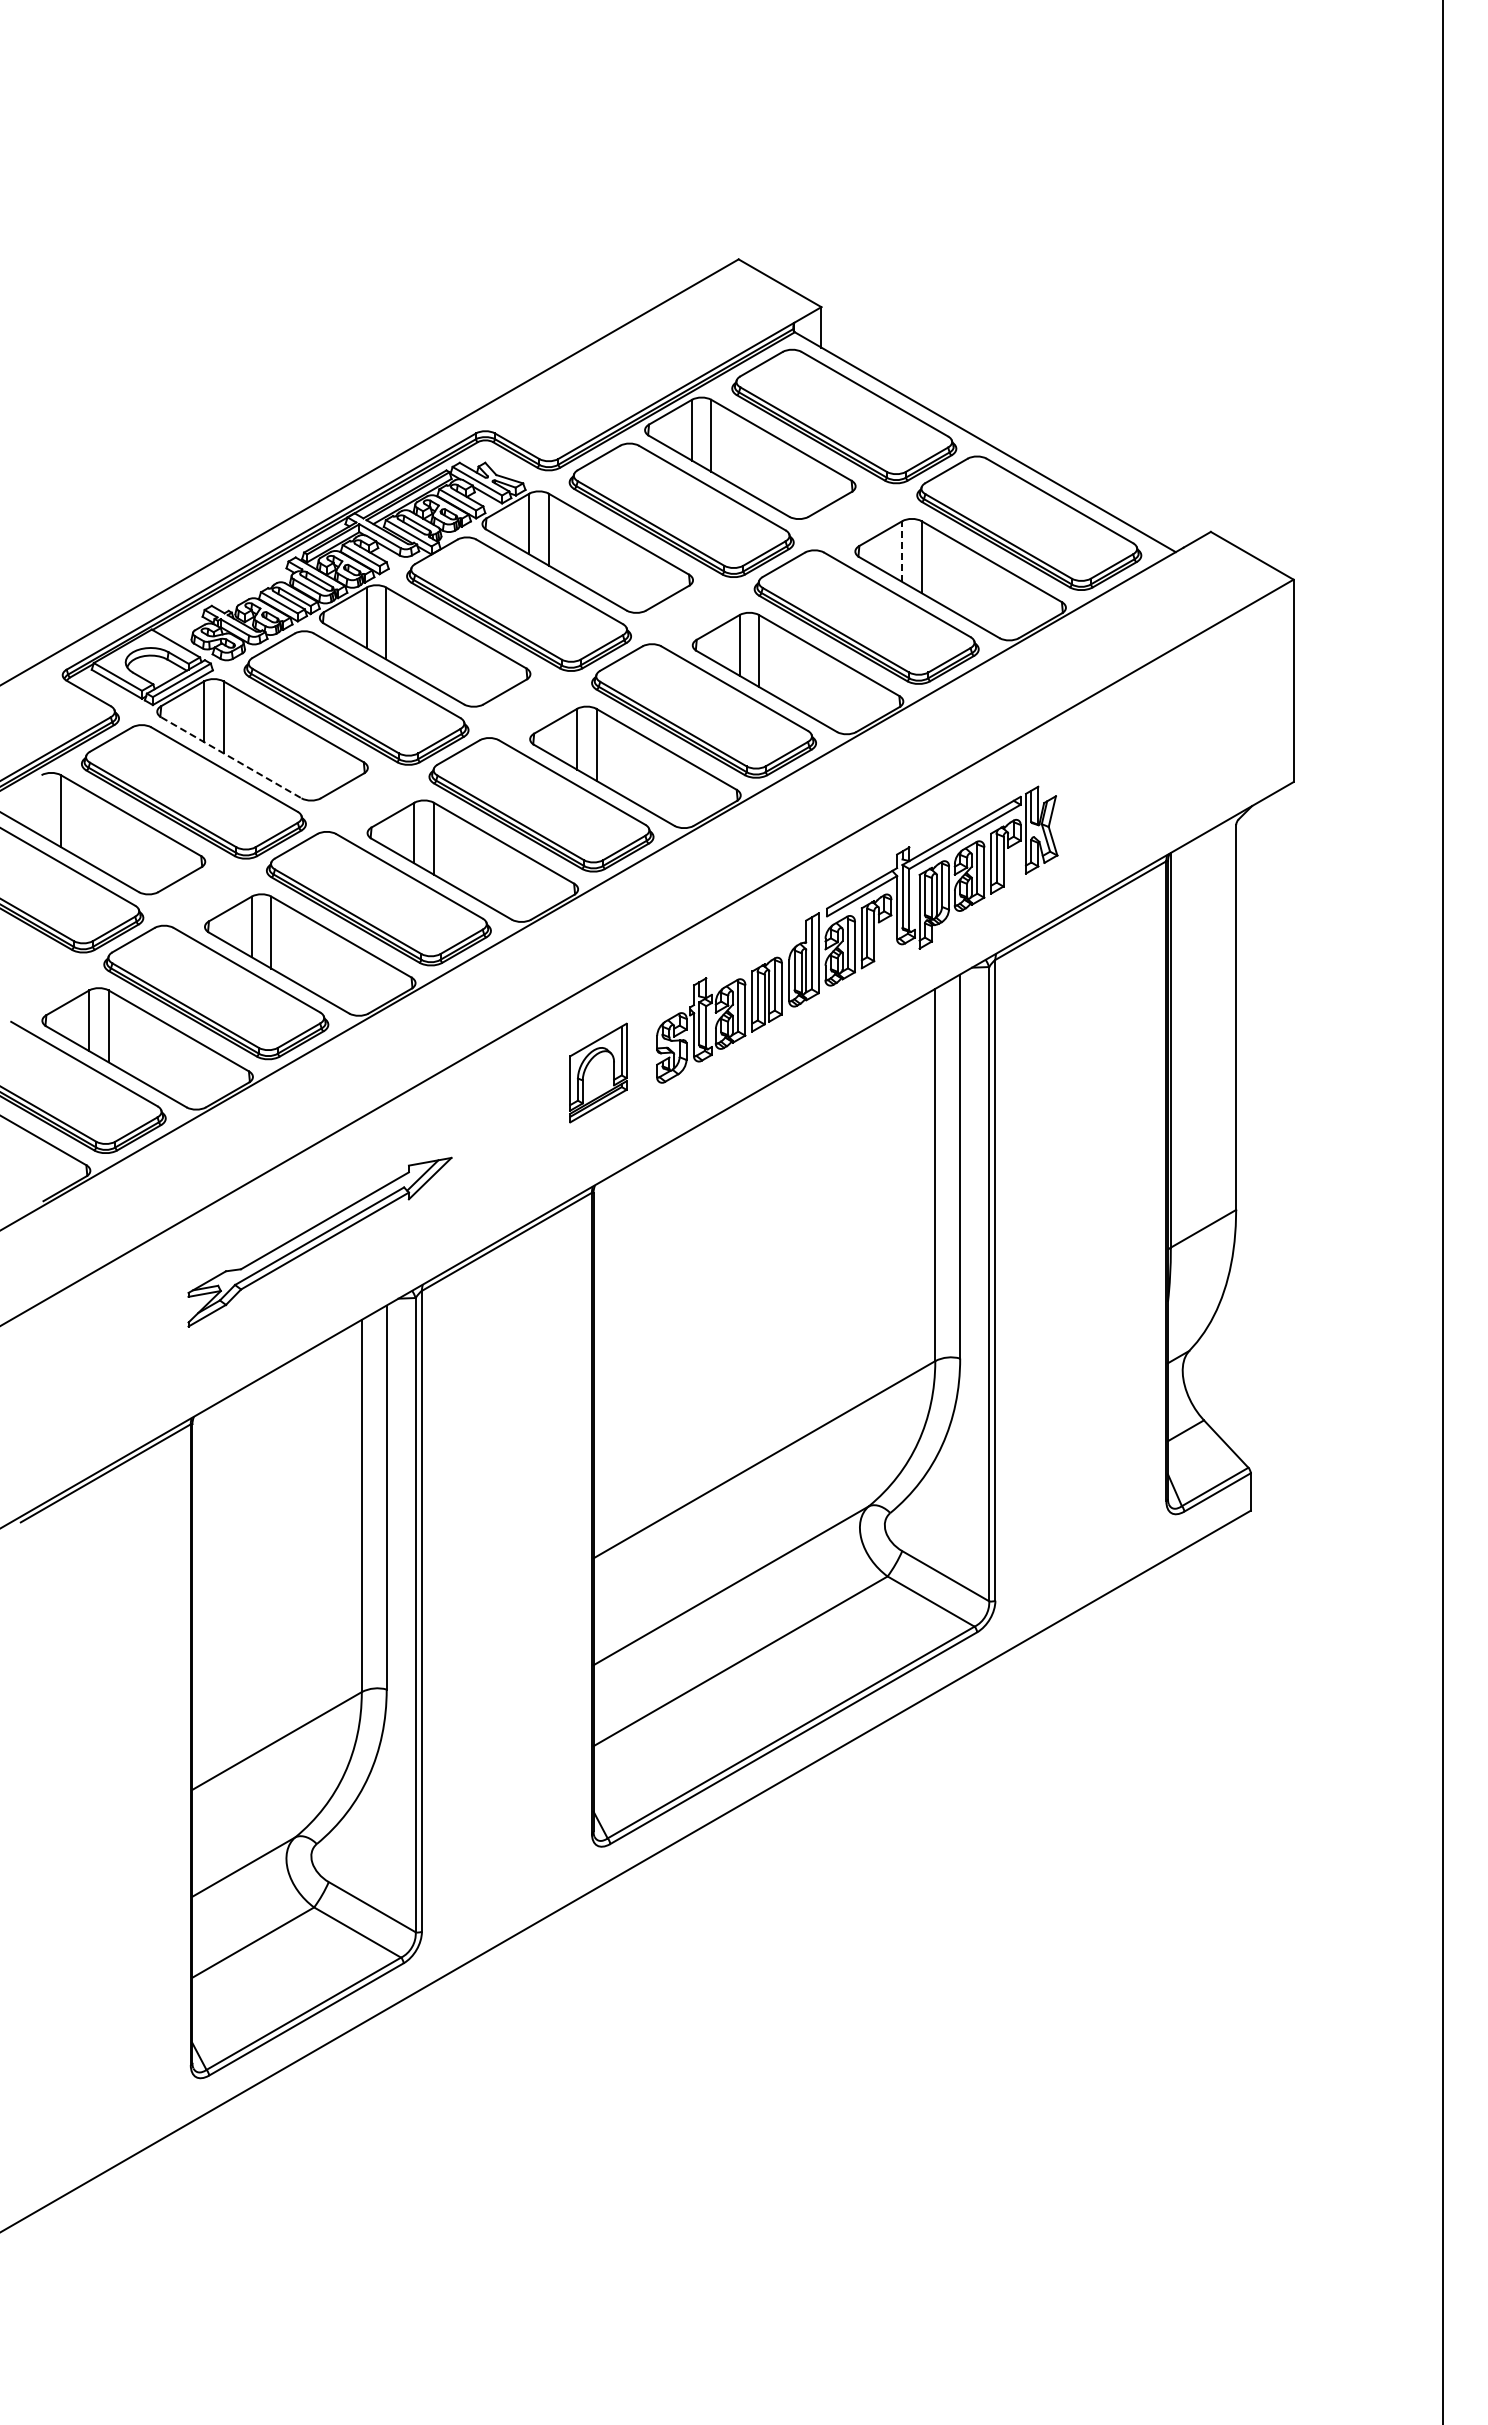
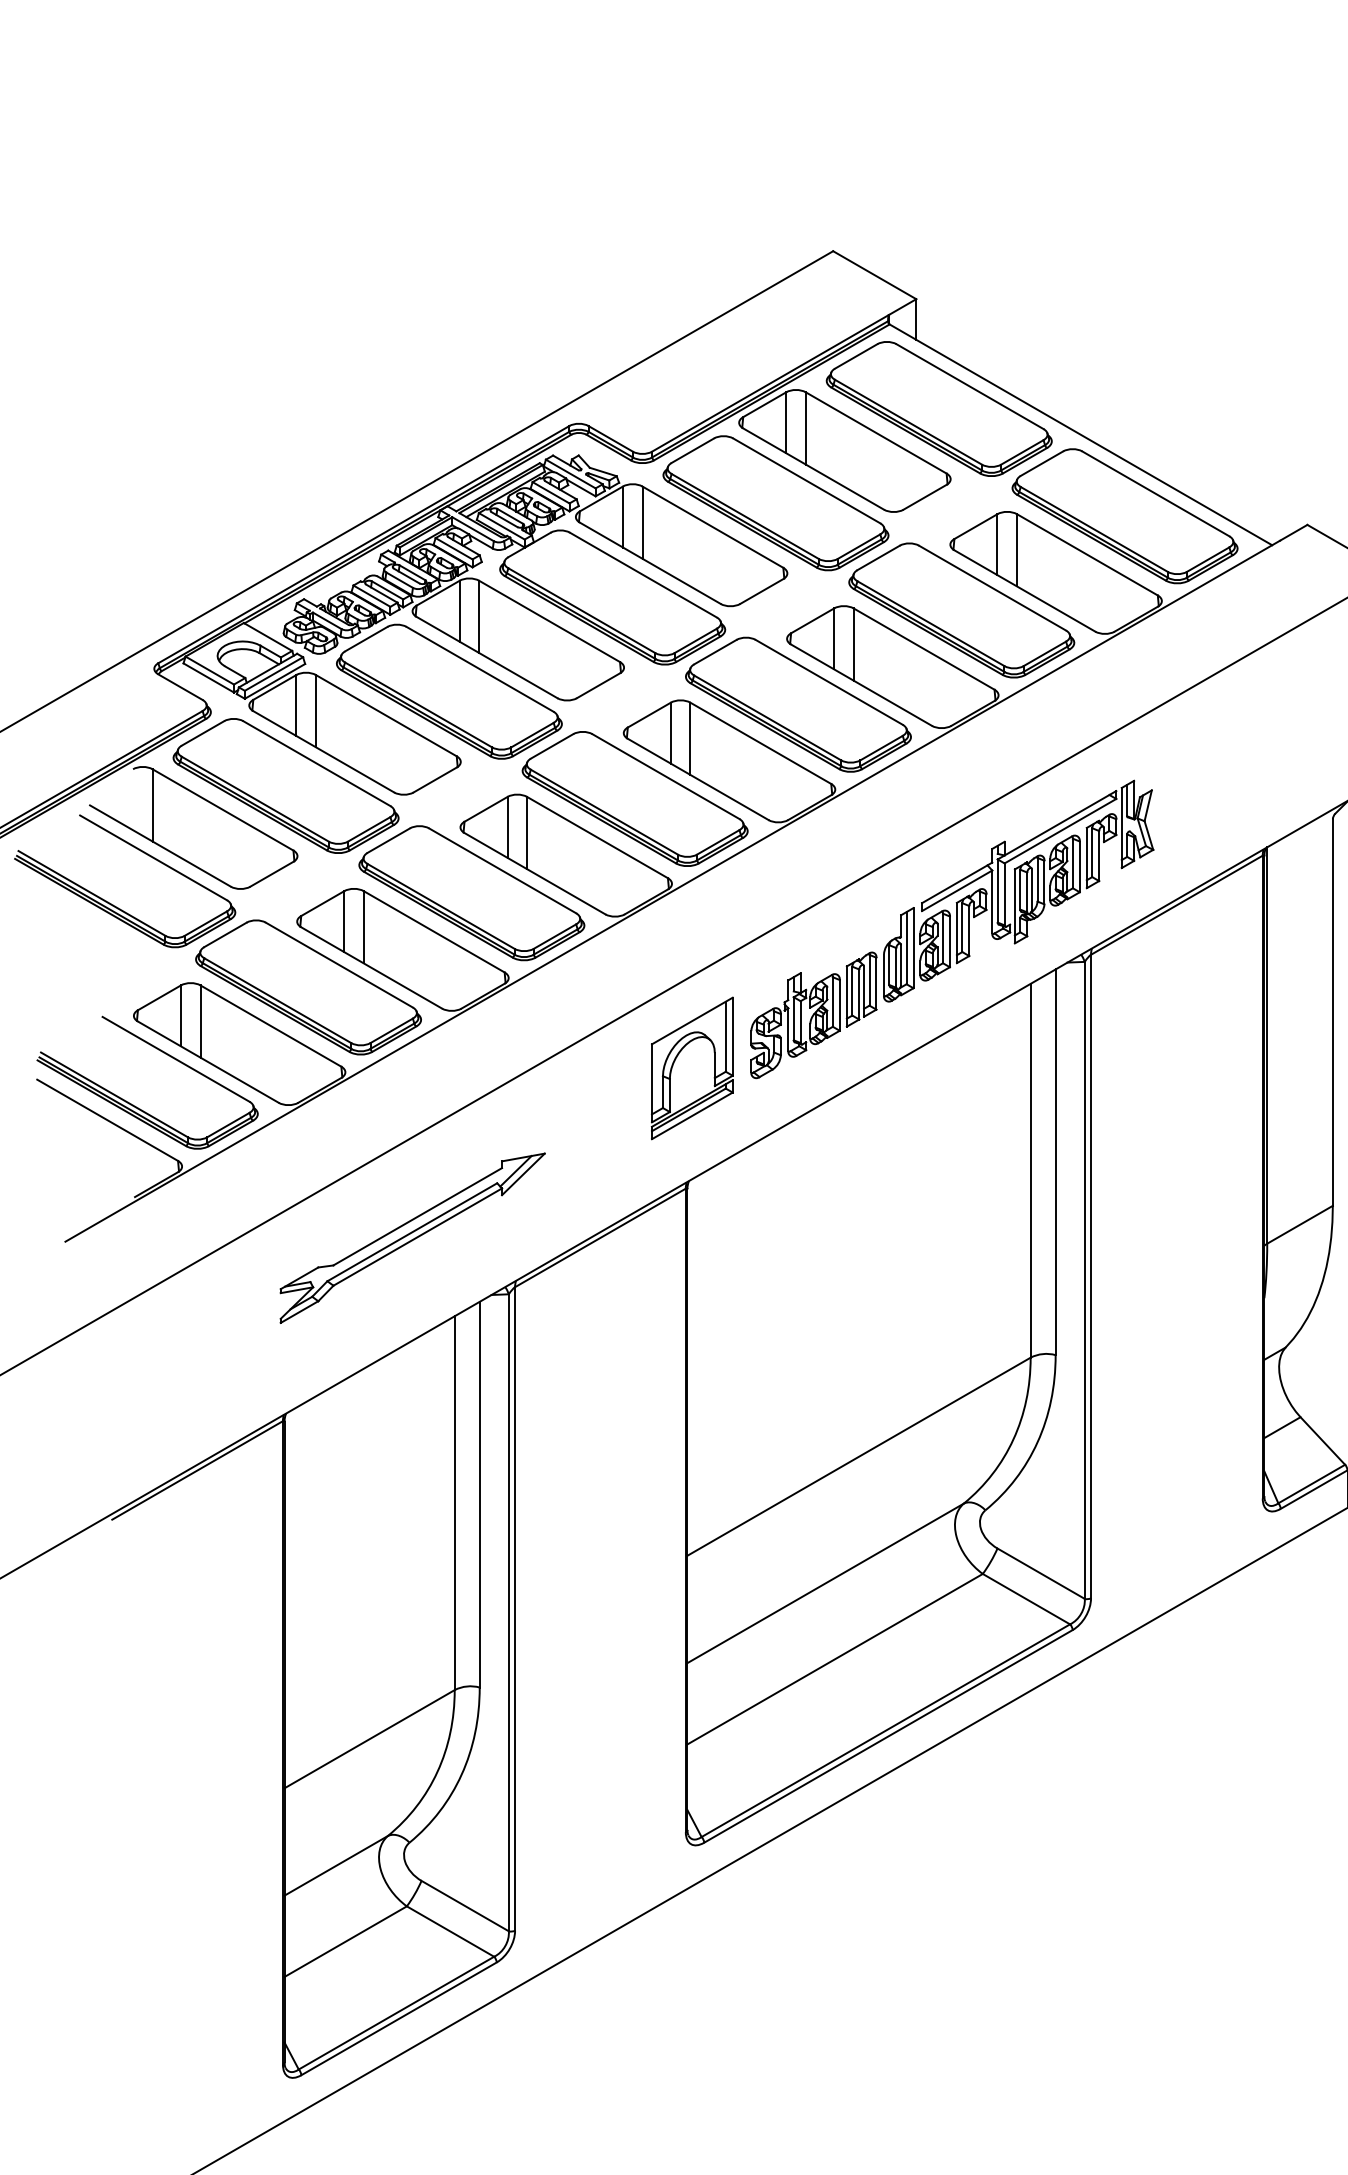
line: (902, 551) -> (997, 544), dashed -> solid
line: (231, 757) -> (323, 751), dashed -> solid
part: (598, 1072) -> (692, 1067), size x1.43

